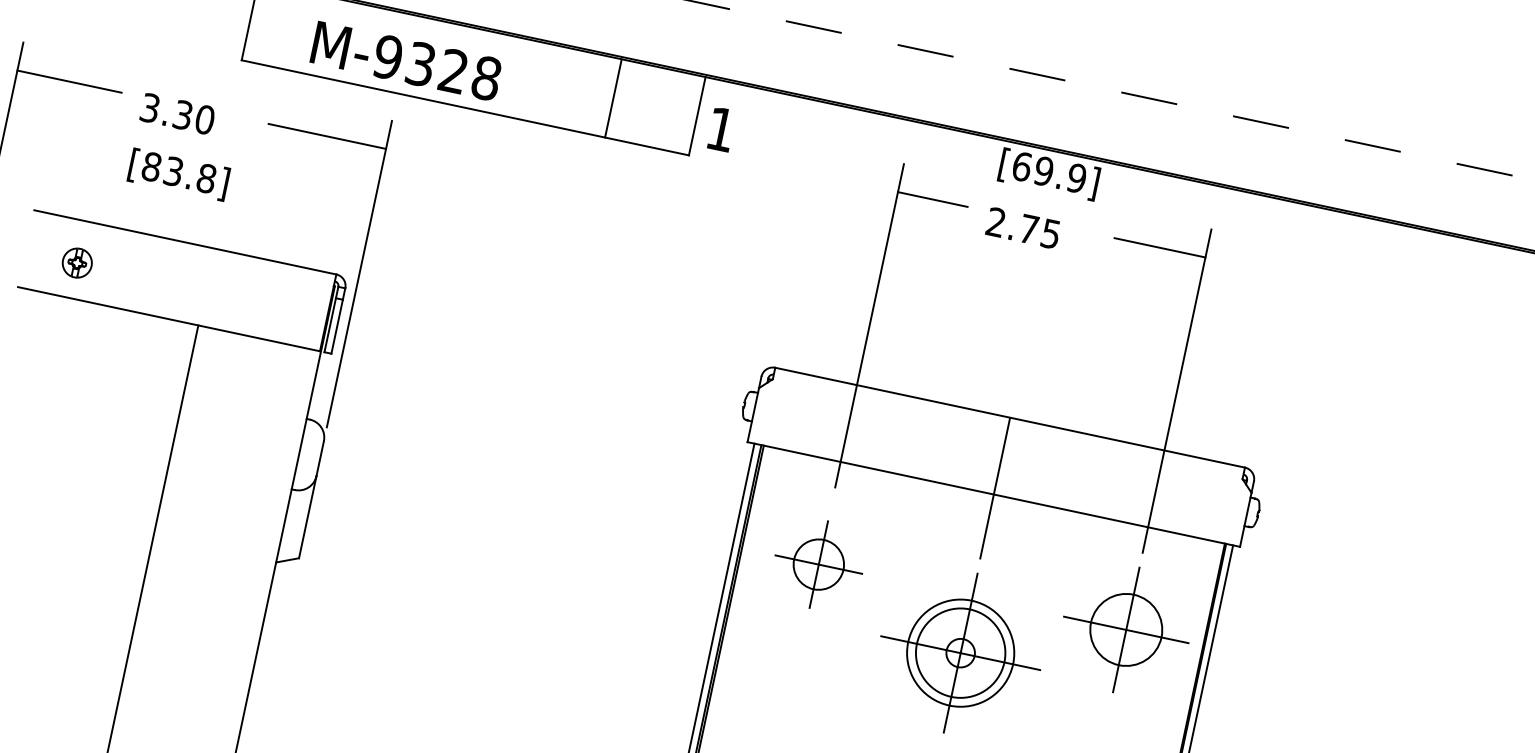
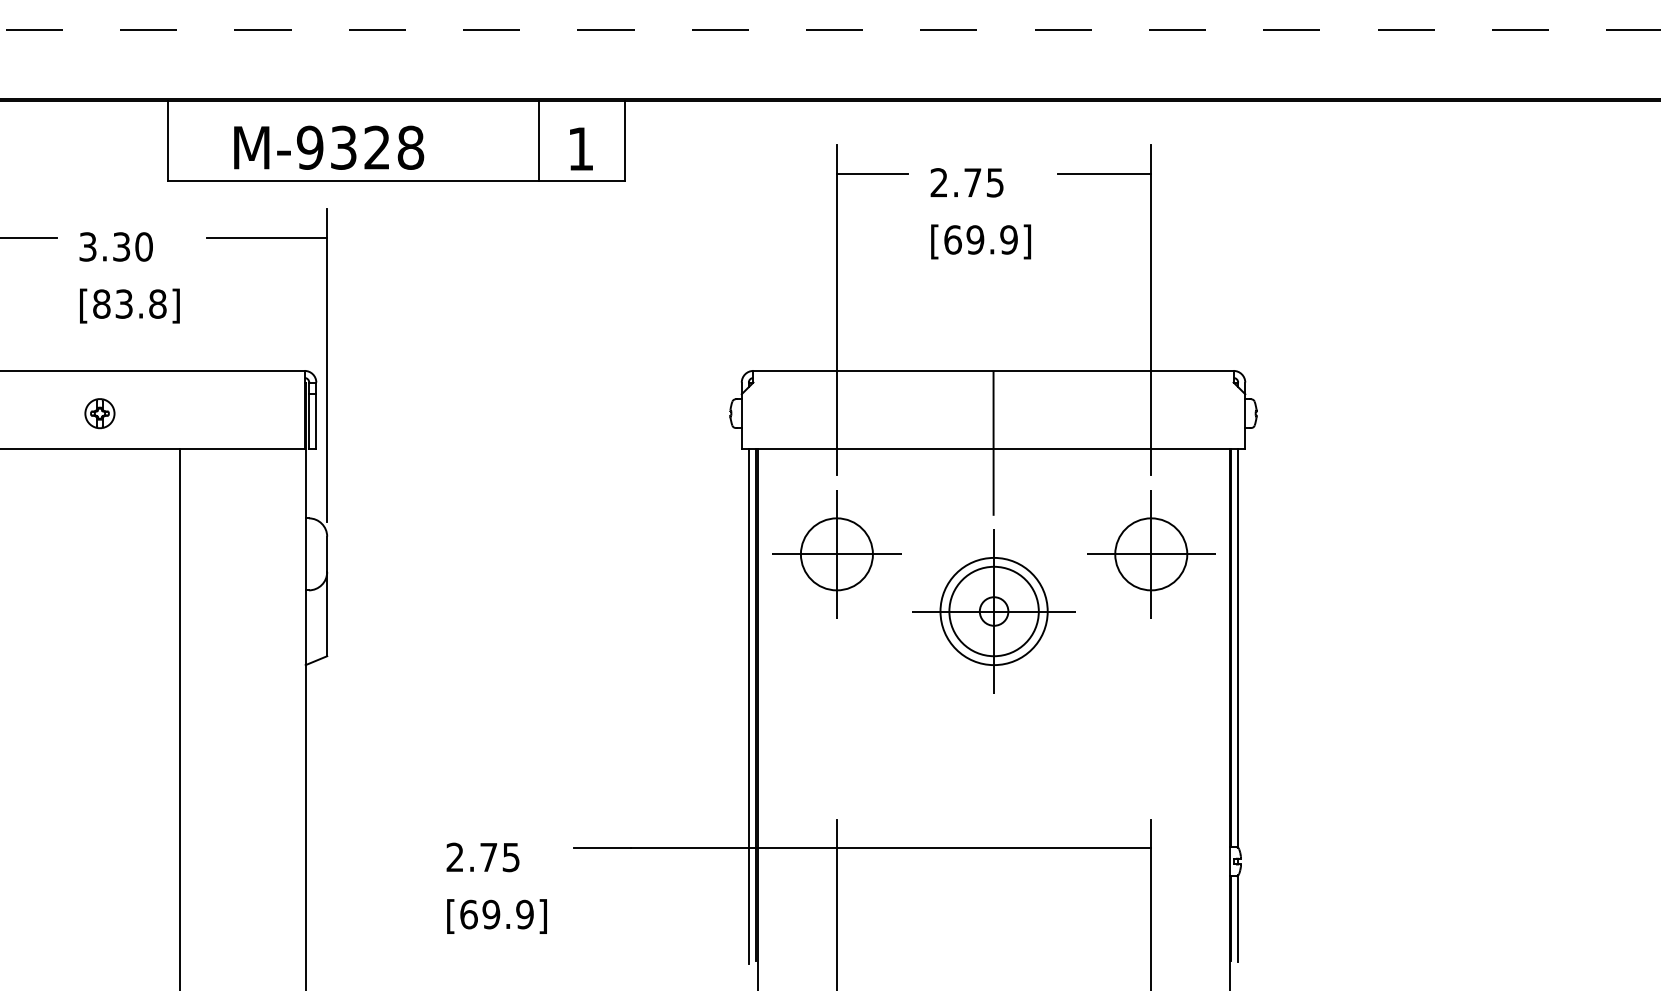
text: (721, 129) -> (581, 148), moved
text: (1048, 173) -> (980, 241), moved
part: (76, 262) -> (99, 413), moved
part: (818, 564) -> (836, 554), size x1.43

